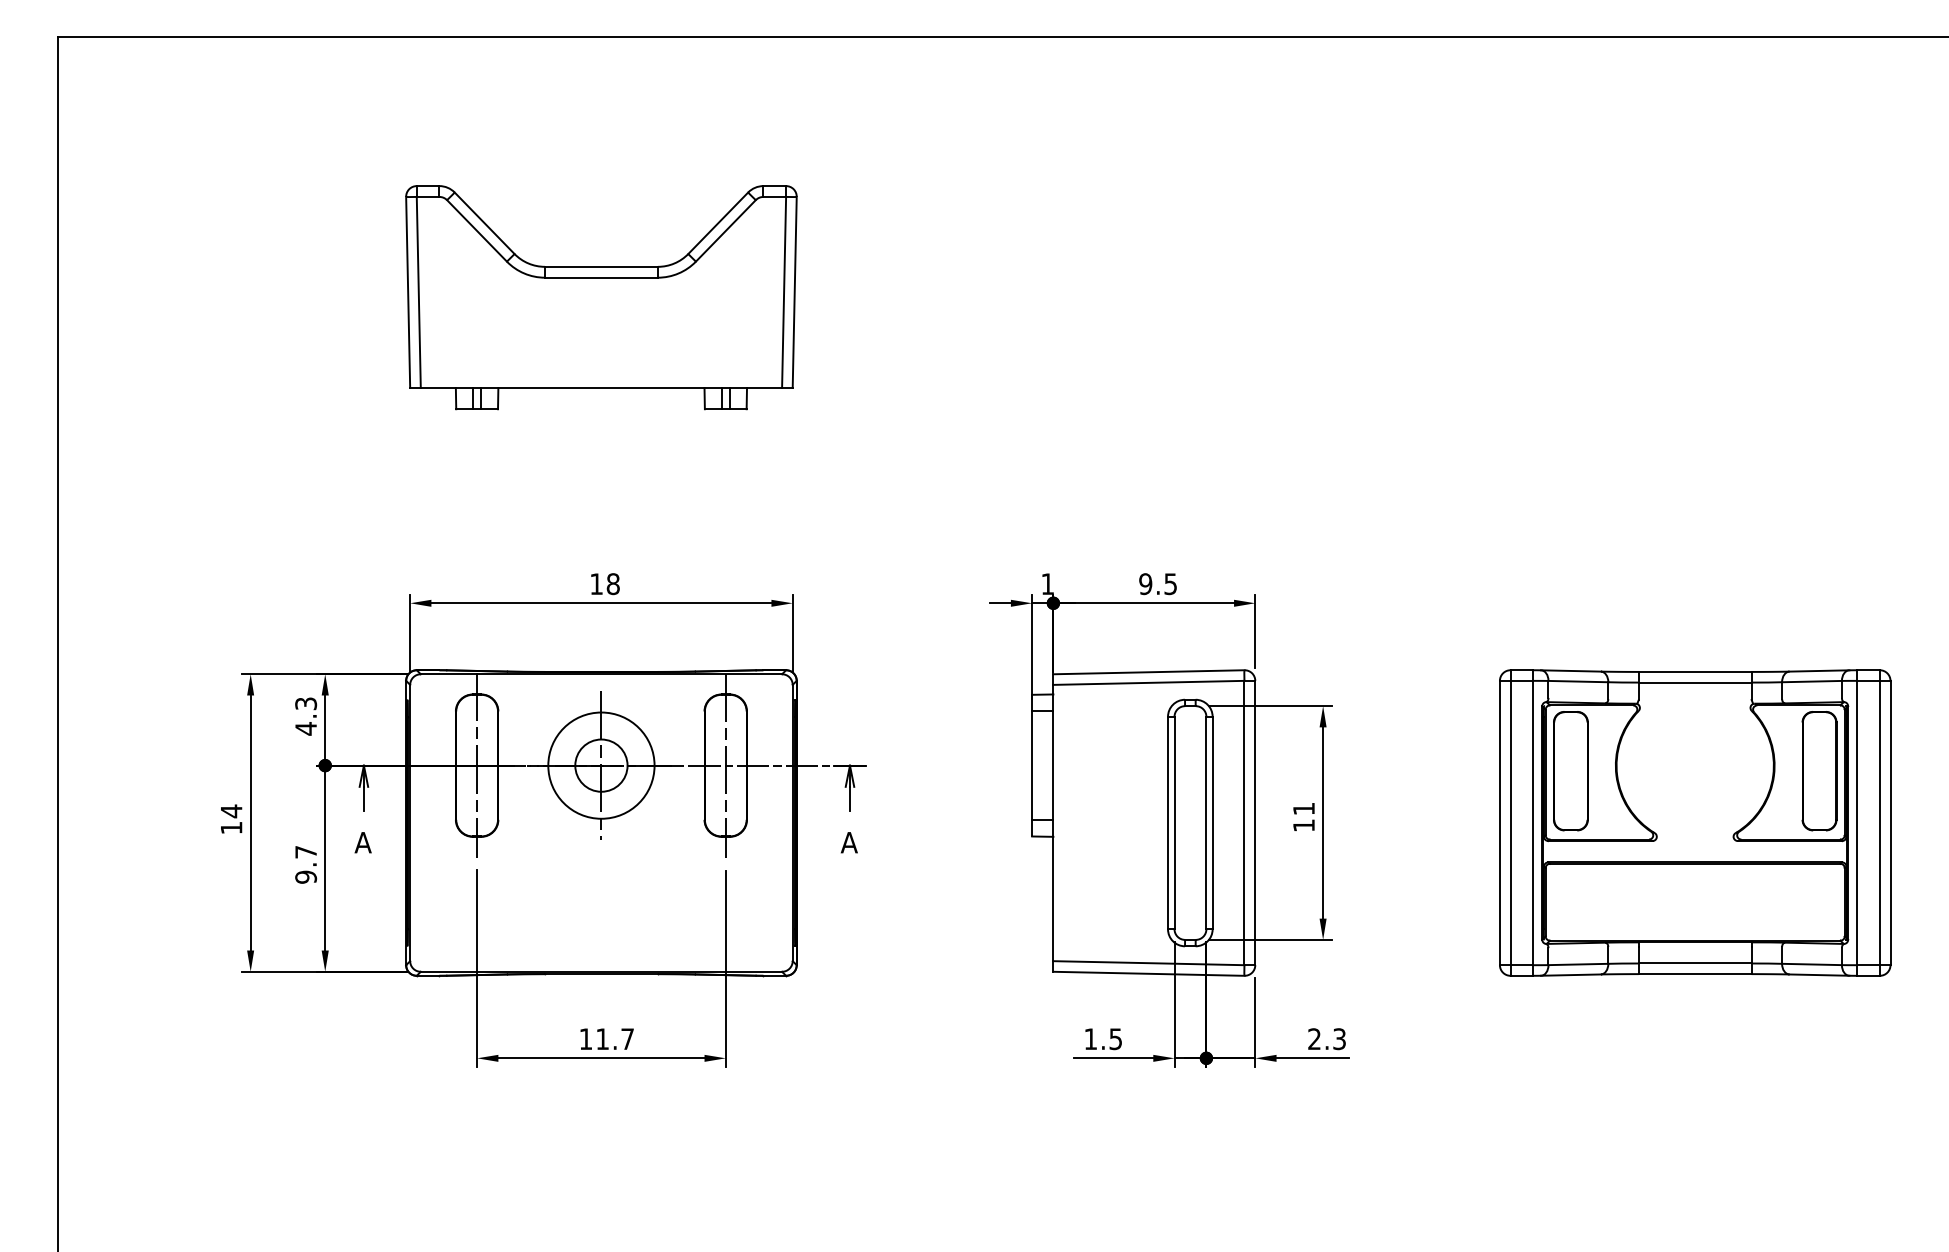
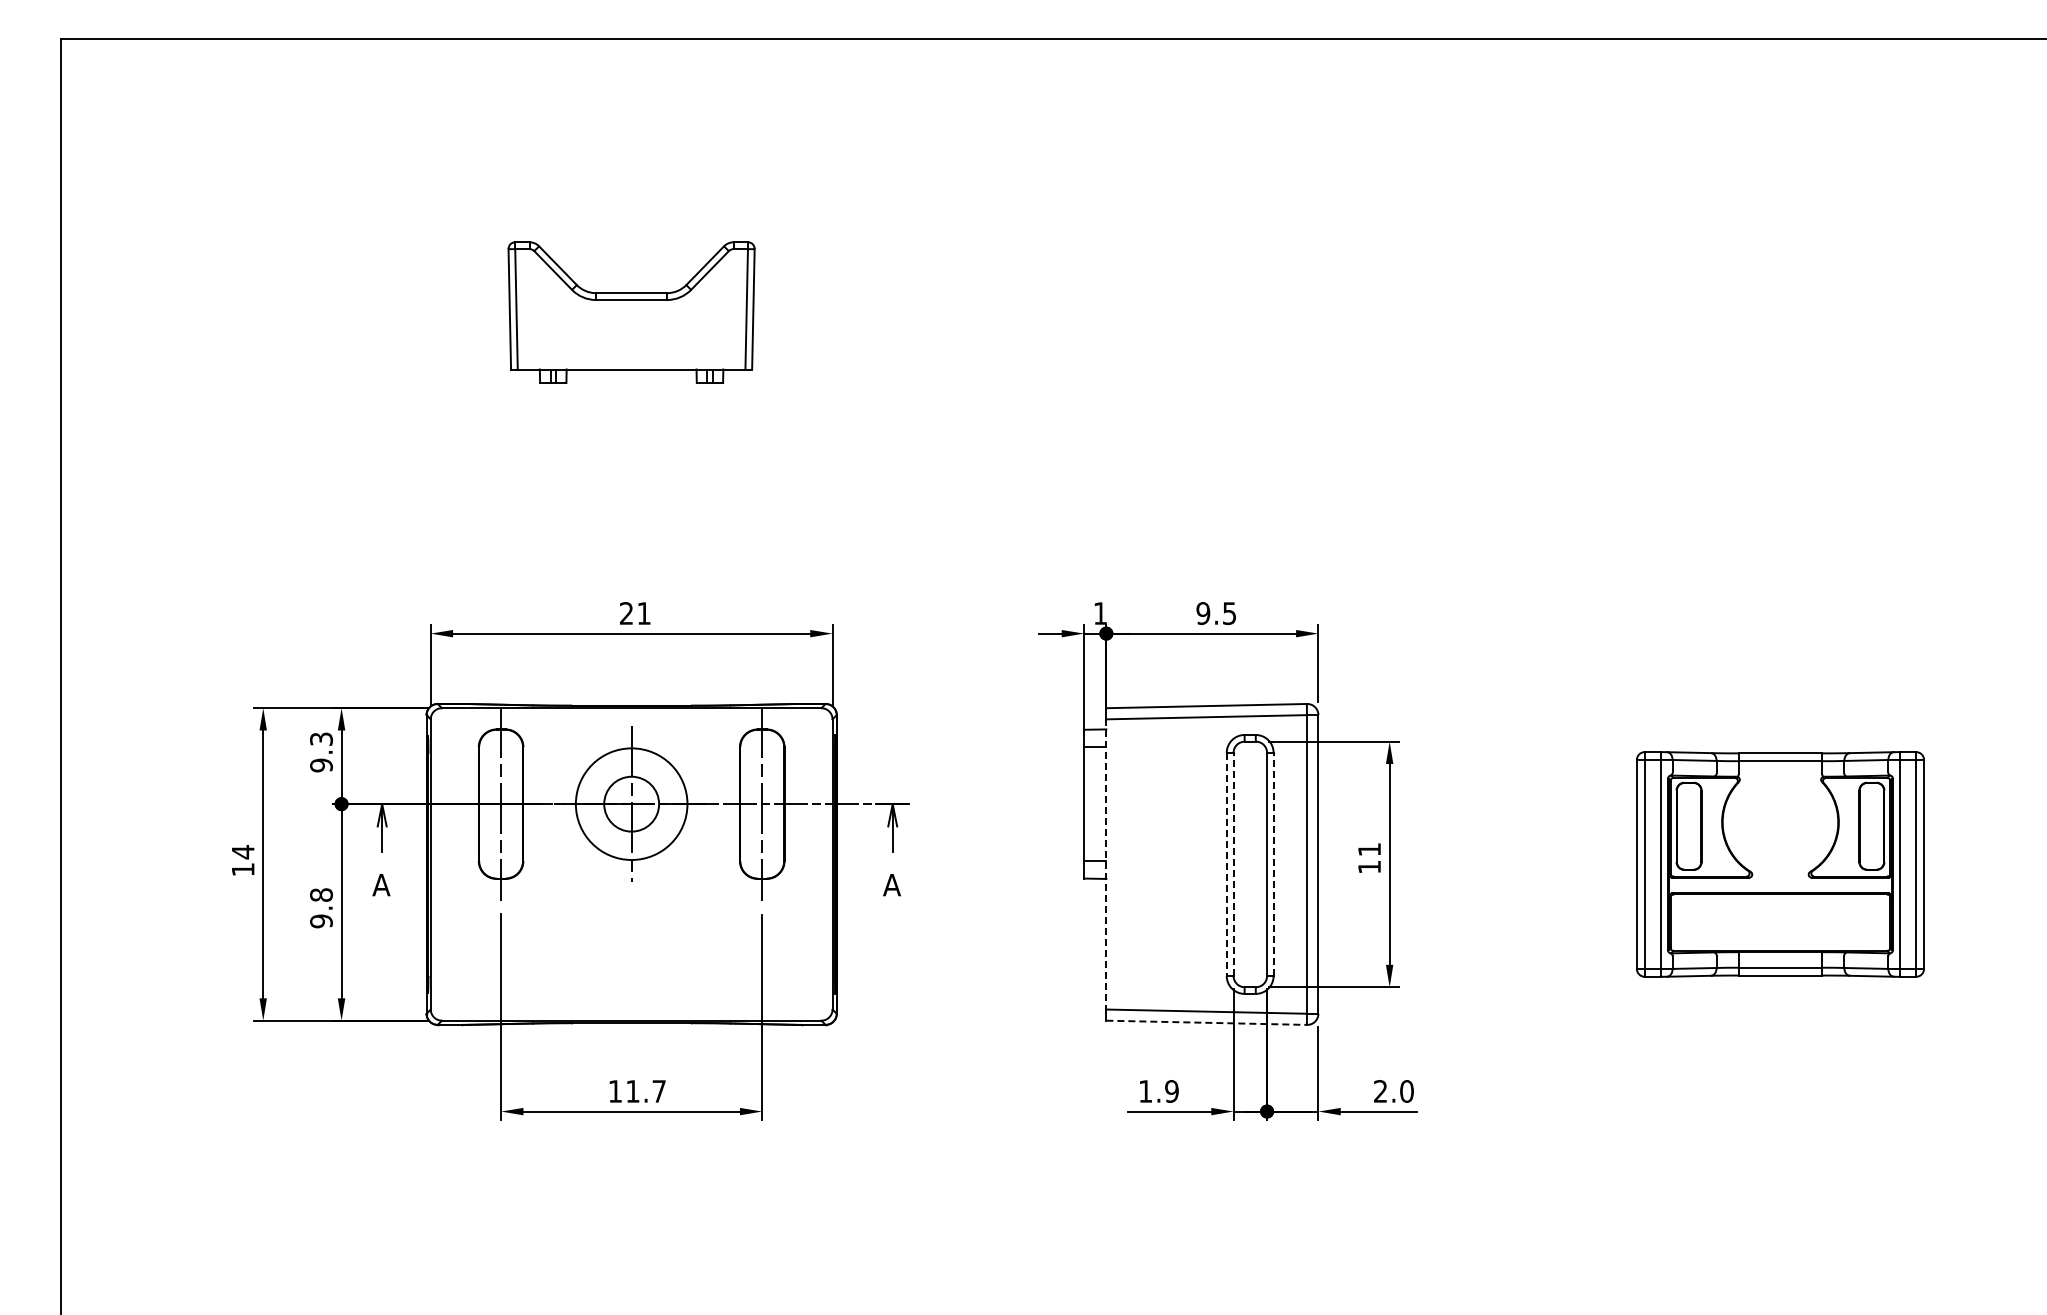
part: (601, 297) -> (631, 312), size x0.6
text: (605, 584) -> (635, 613), 18 -> 21
text: (306, 728) -> (321, 765), 4.3 -> 9.3
line: (1053, 823) -> (1106, 864), solid -> dashed
line: (1167, 823) -> (1226, 864), solid -> dashed
line: (1174, 823) -> (1233, 864), solid -> dashed
line: (1212, 823) -> (1273, 864), solid -> dashed
part: (1695, 823) -> (1780, 864), size x0.7
text: (306, 851) -> (321, 894), 9.7 -> 9.8
line: (1149, 973) -> (1207, 1022), solid -> dashed
text: (1115, 1039) -> (1171, 1091), 1.5 -> 1.9
text: (1339, 1039) -> (1406, 1091), 2.3 -> 2.0

